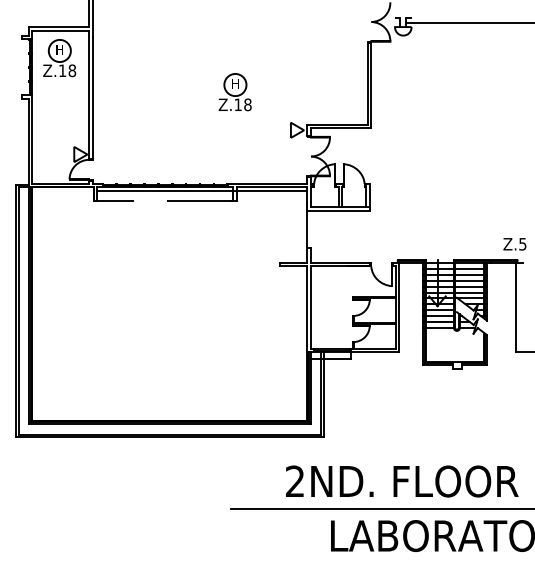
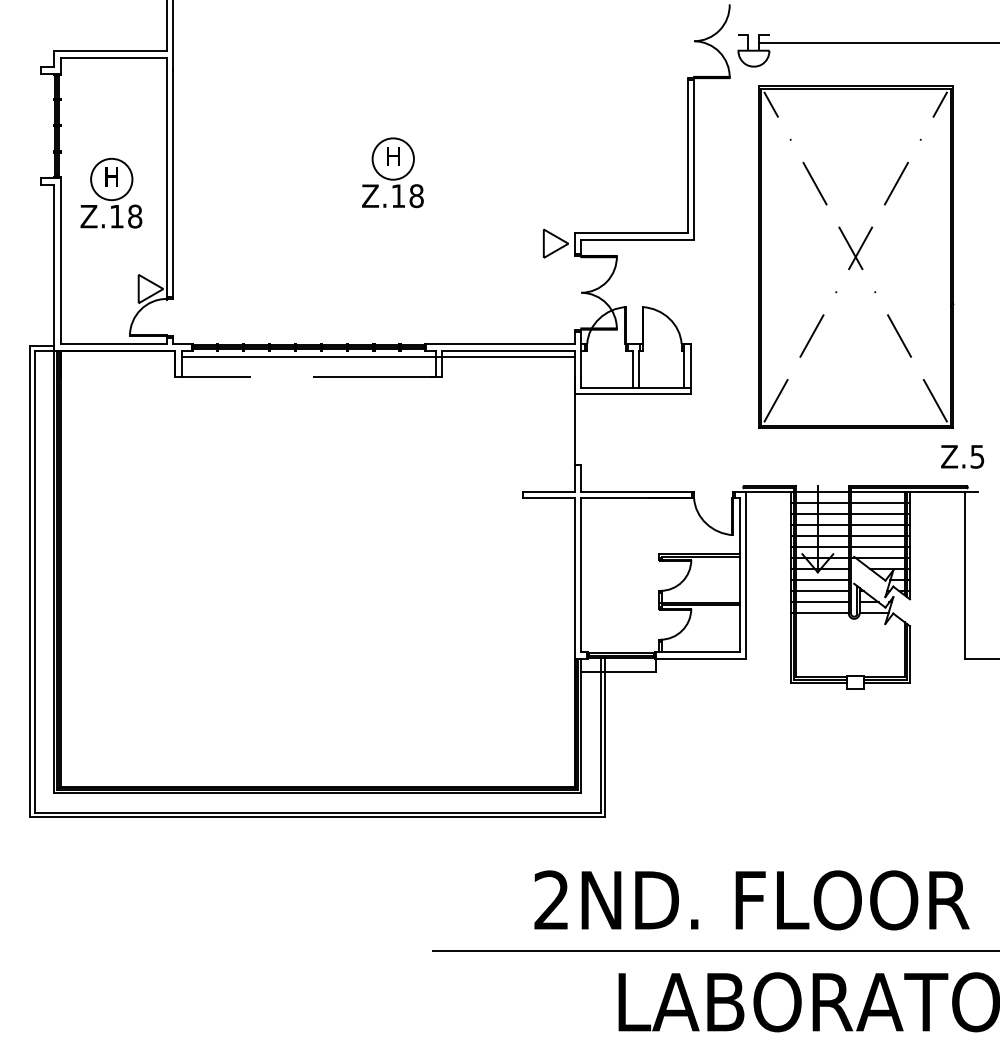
part: (59, 58) -> (111, 193), moved
part: (234, 92) -> (391, 173), moved
part: (458, 137) -> (857, 257), added

